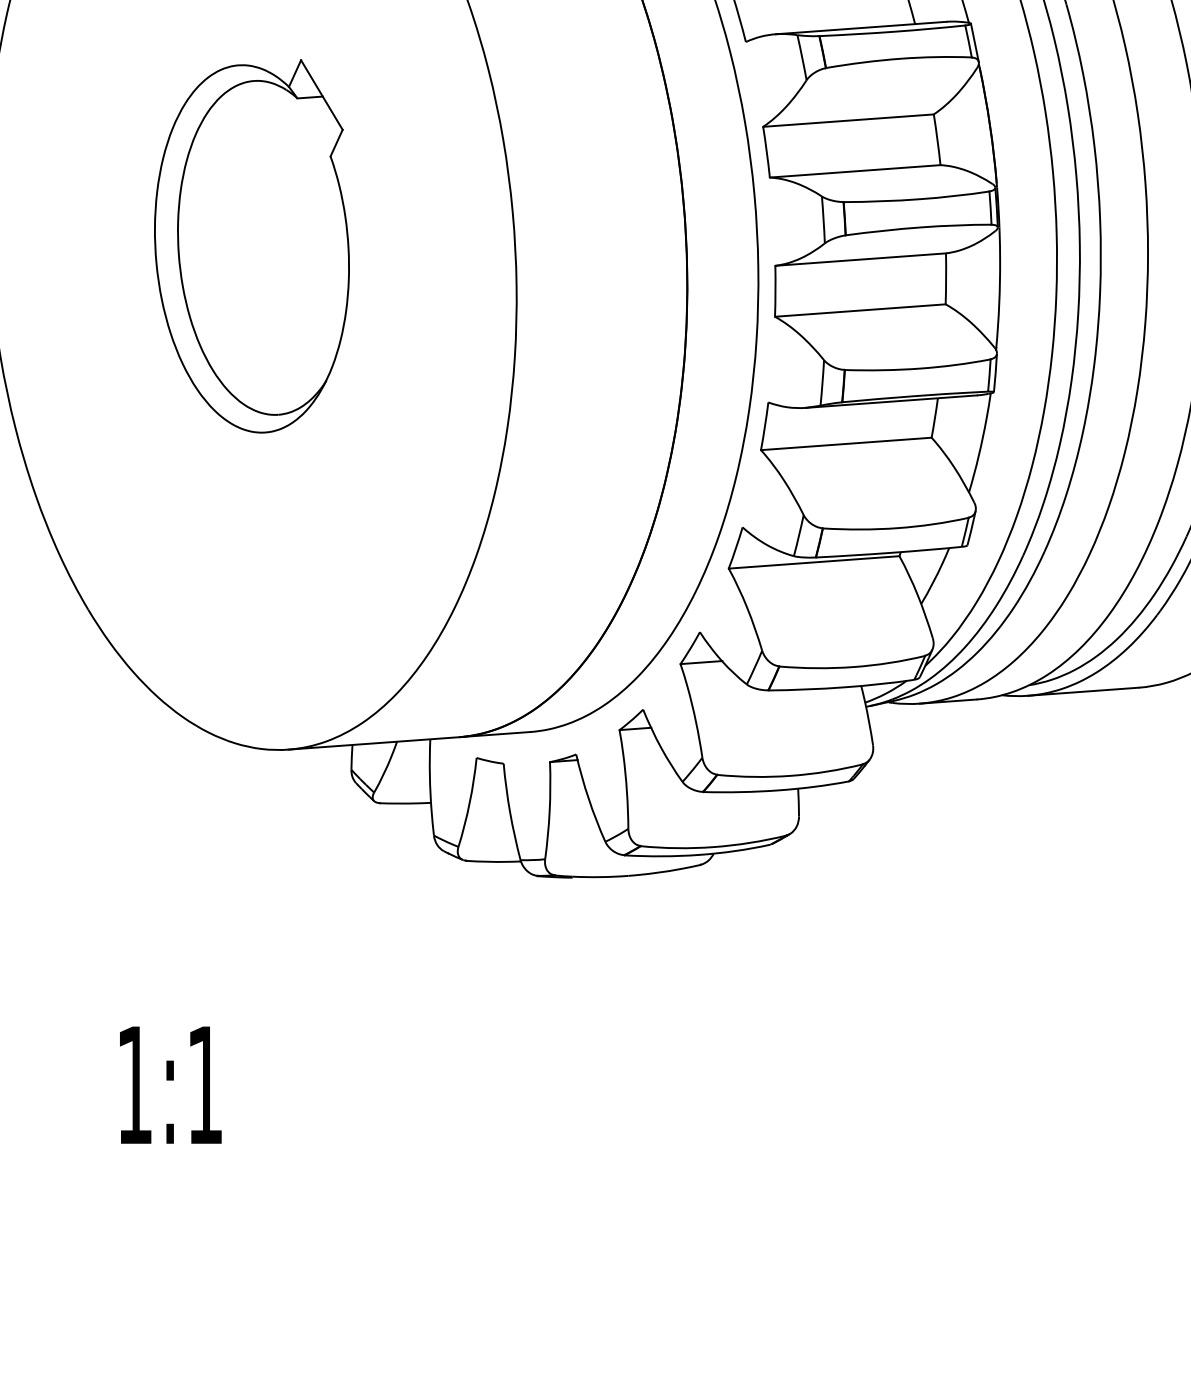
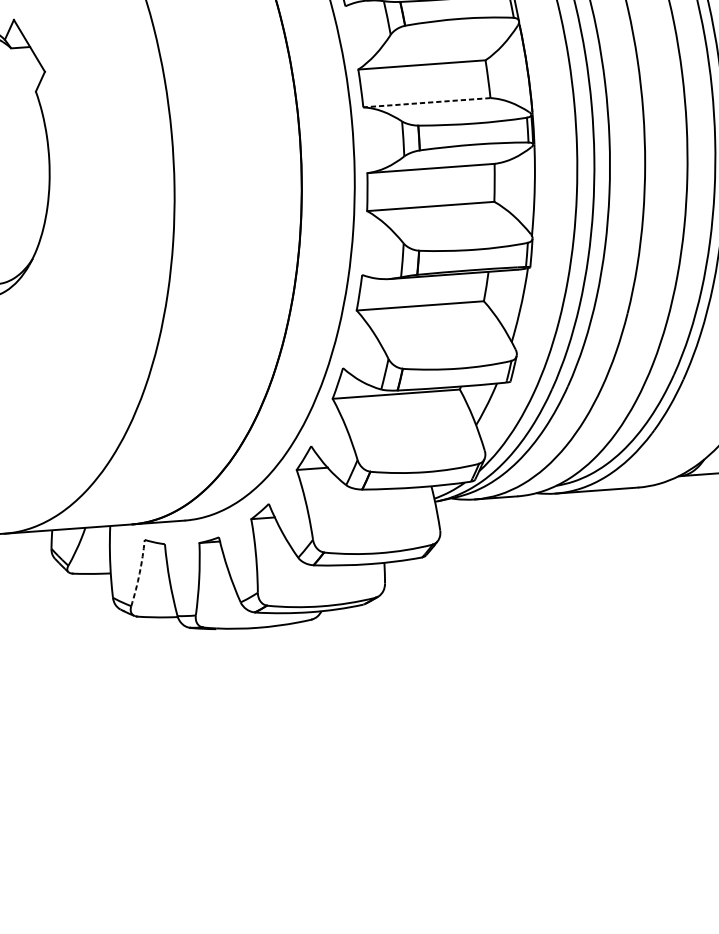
line: (855, 171) -> (427, 102), solid -> dashed
arc: (469, 802) -> (139, 573), solid -> dashed

